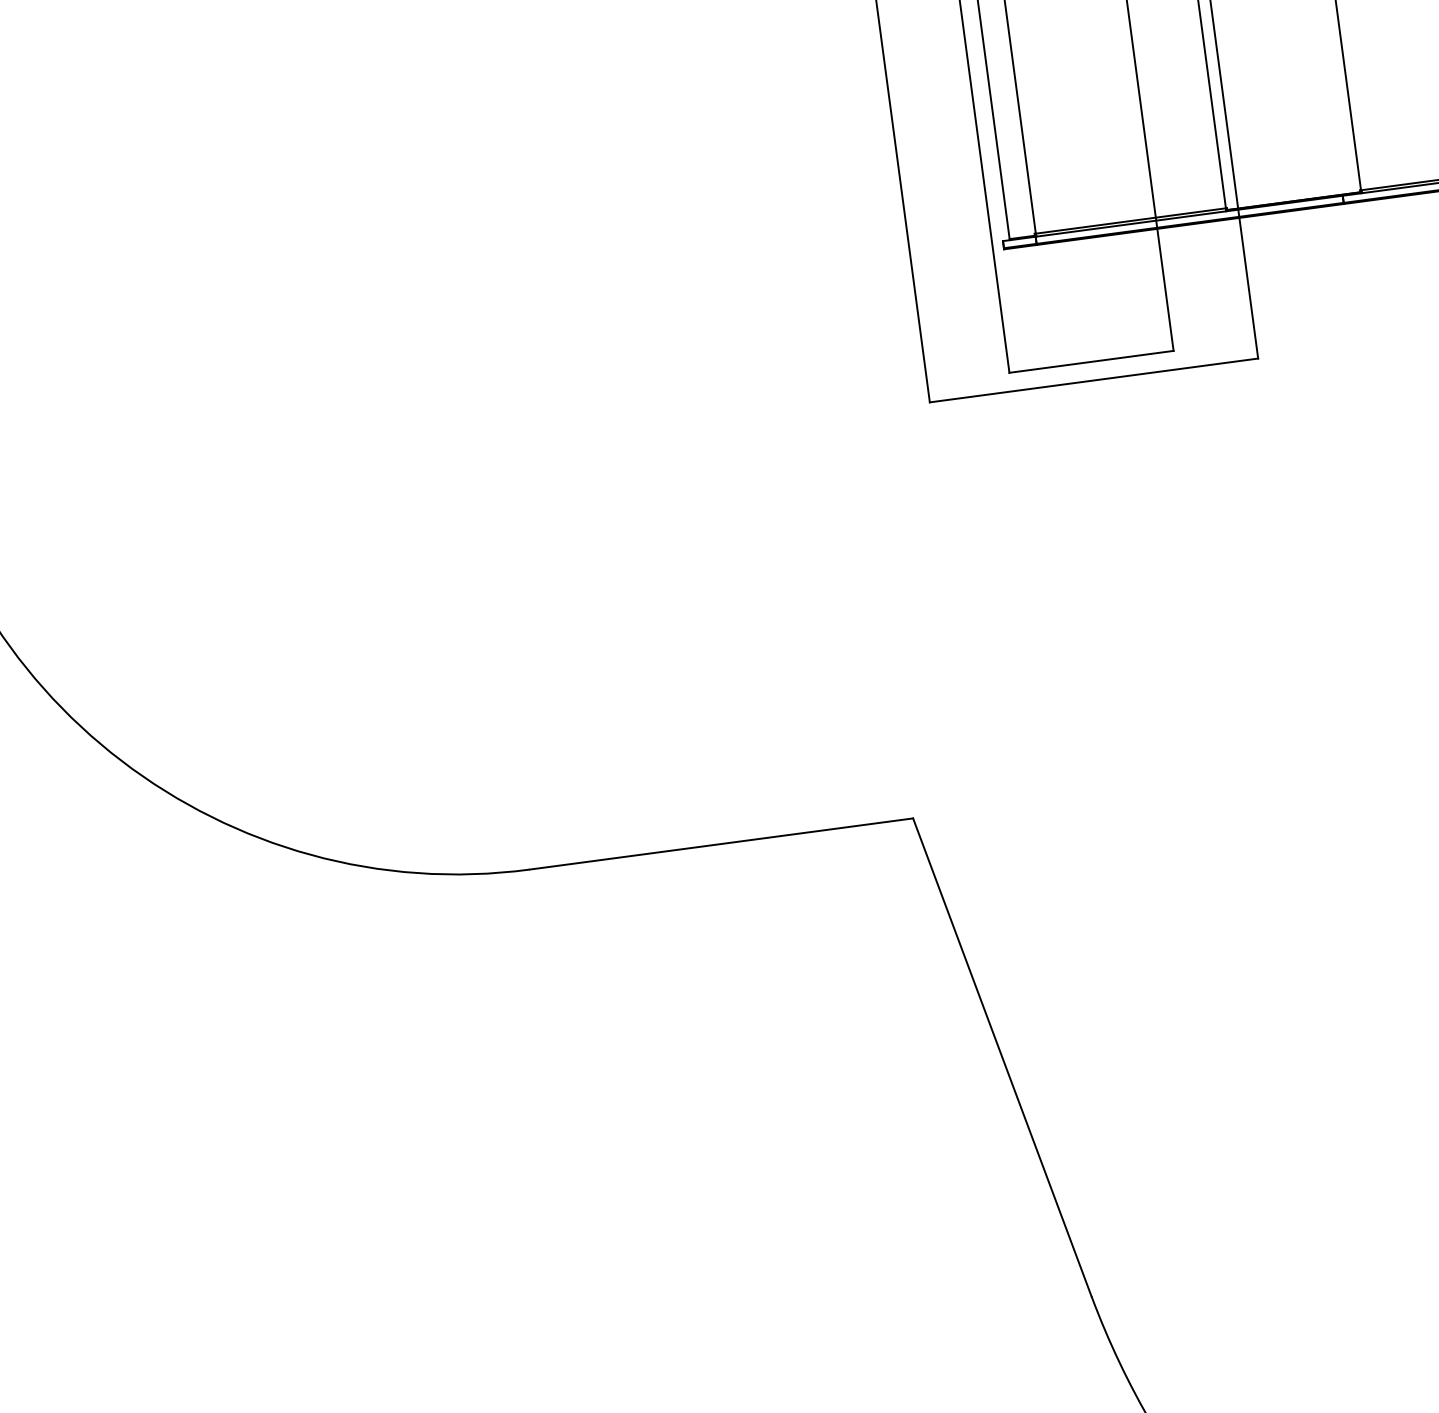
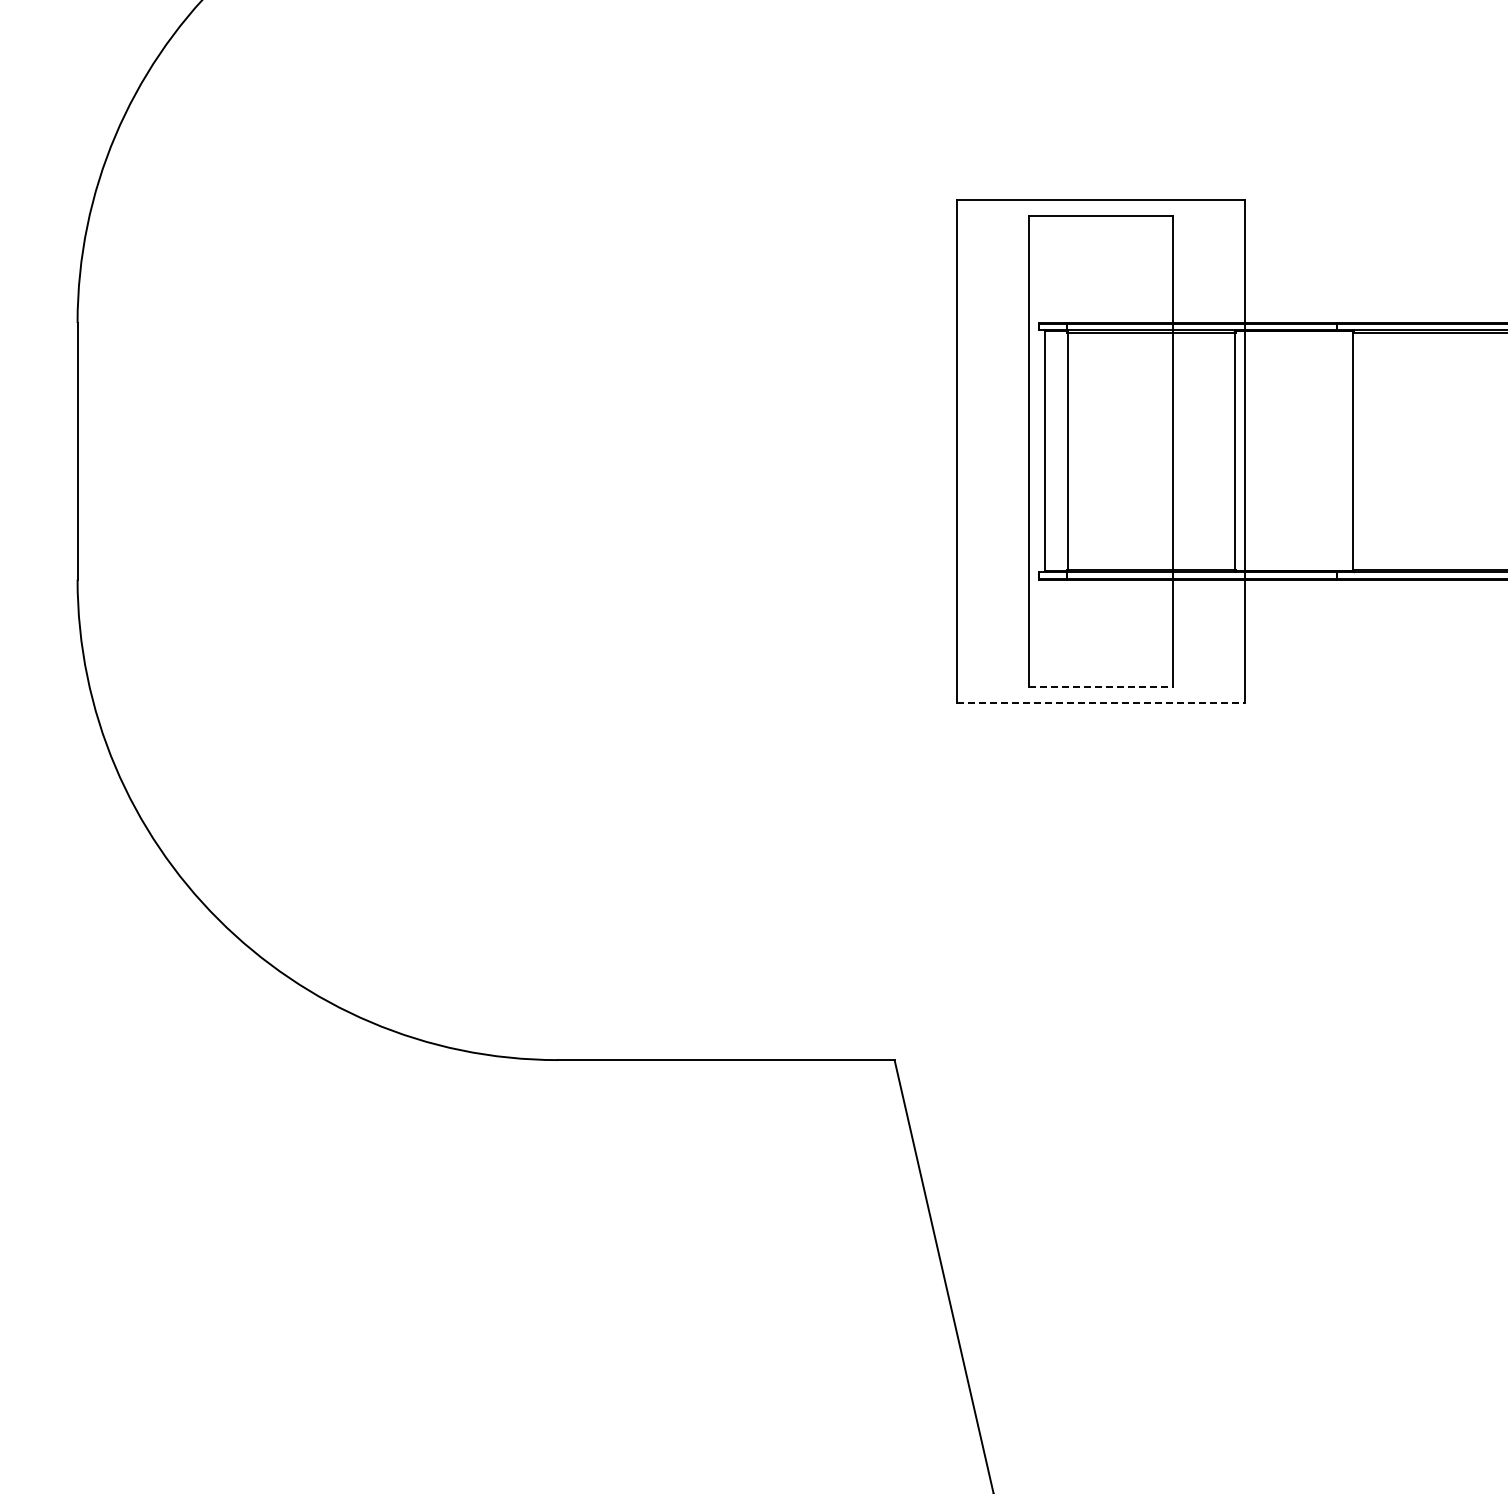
line: (1091, 361) -> (1101, 686), solid -> dashed
line: (1094, 380) -> (1101, 703), solid -> dashed

